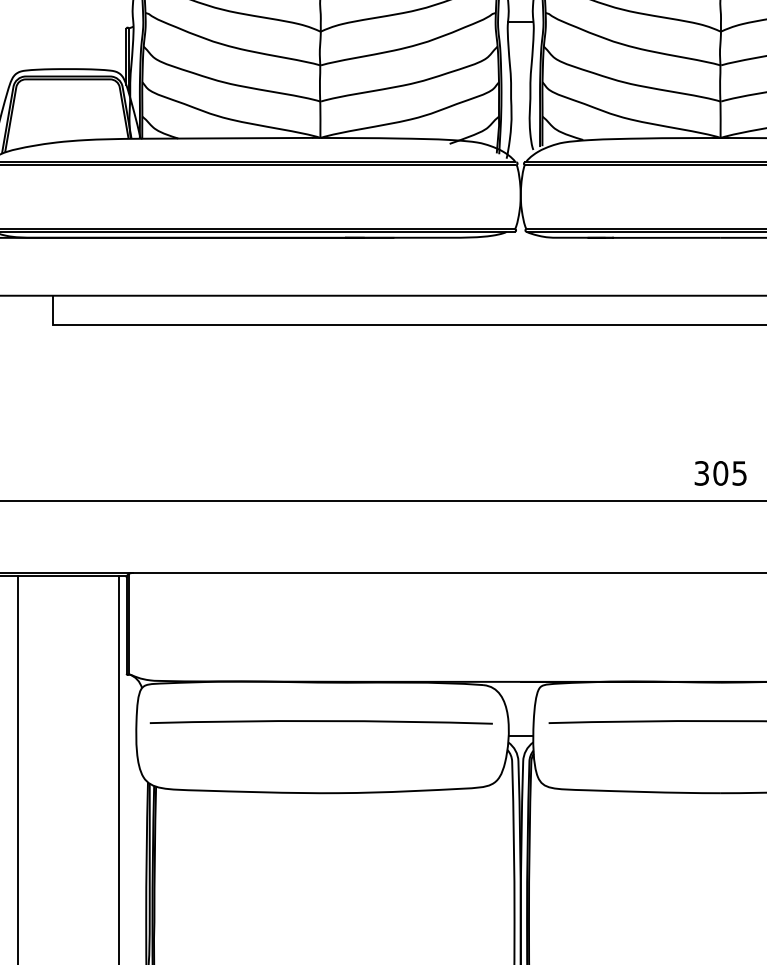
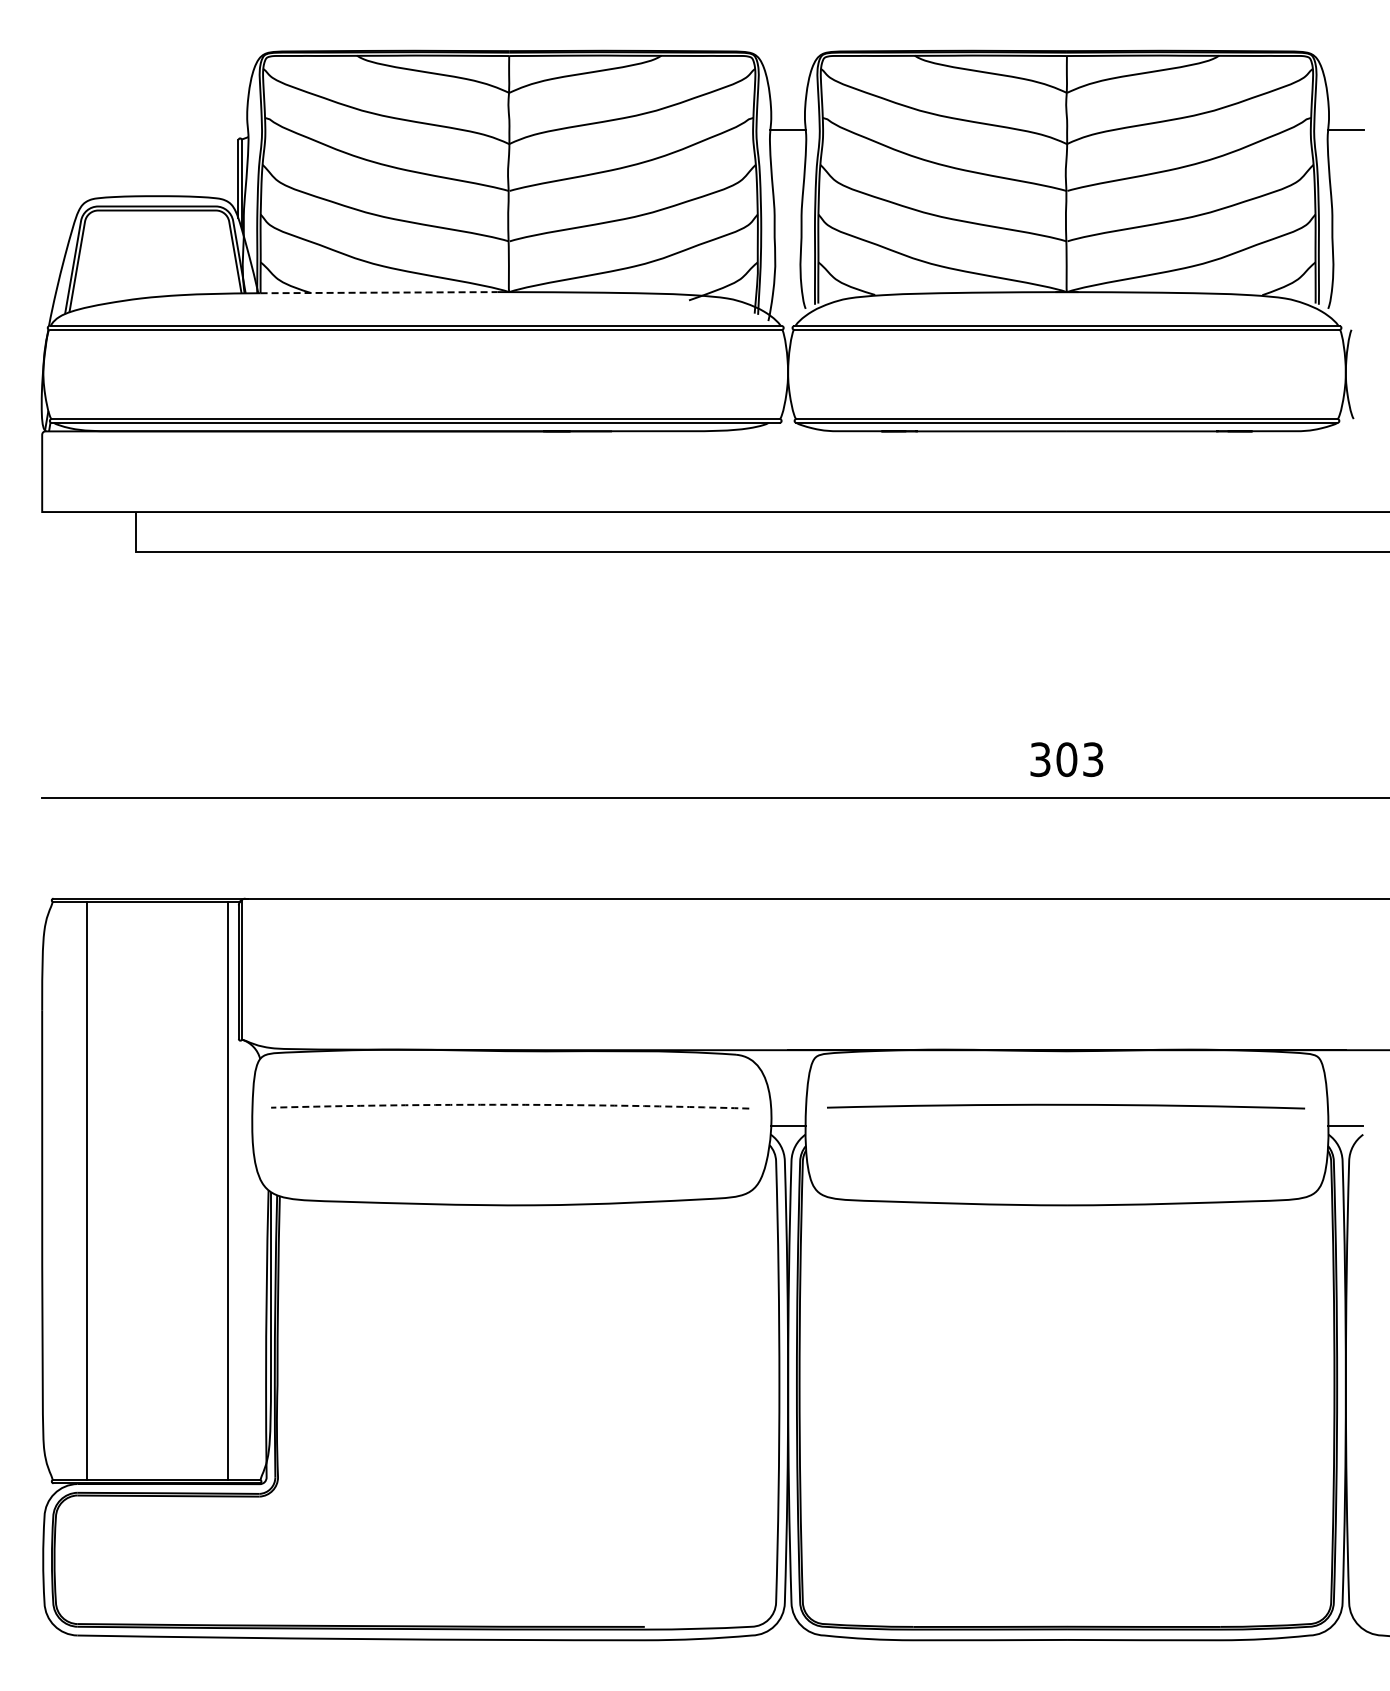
line: (227, 138) -> (379, 292), solid -> dashed
text: (739, 473) -> (1093, 759), 305 -> 303
arc: (321, 720) -> (510, 1104), solid -> dashed

